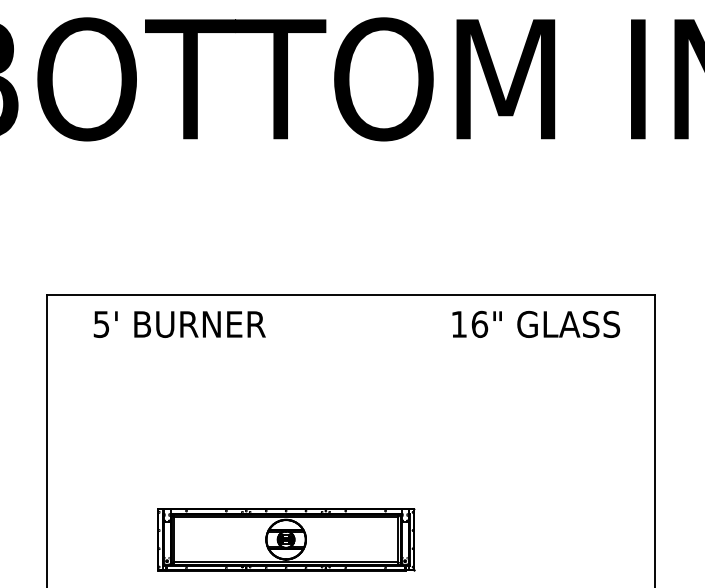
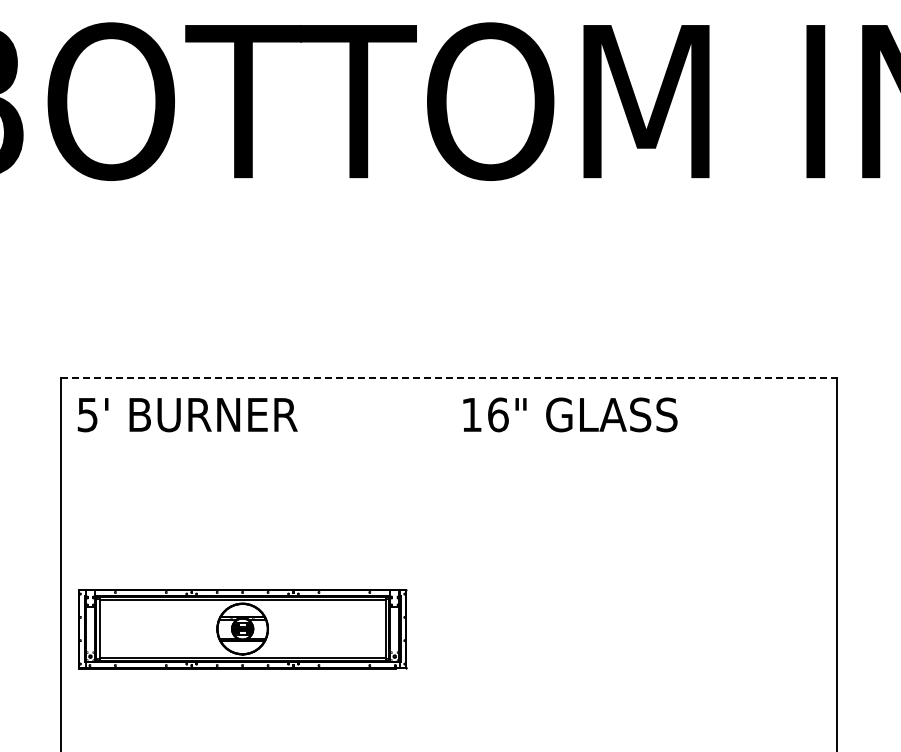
line: (351, 295) -> (449, 377), solid -> dashed
text: (179, 324) -> (187, 415), moved
text: (536, 324) -> (570, 414), moved
part: (286, 540) -> (242, 629), moved

